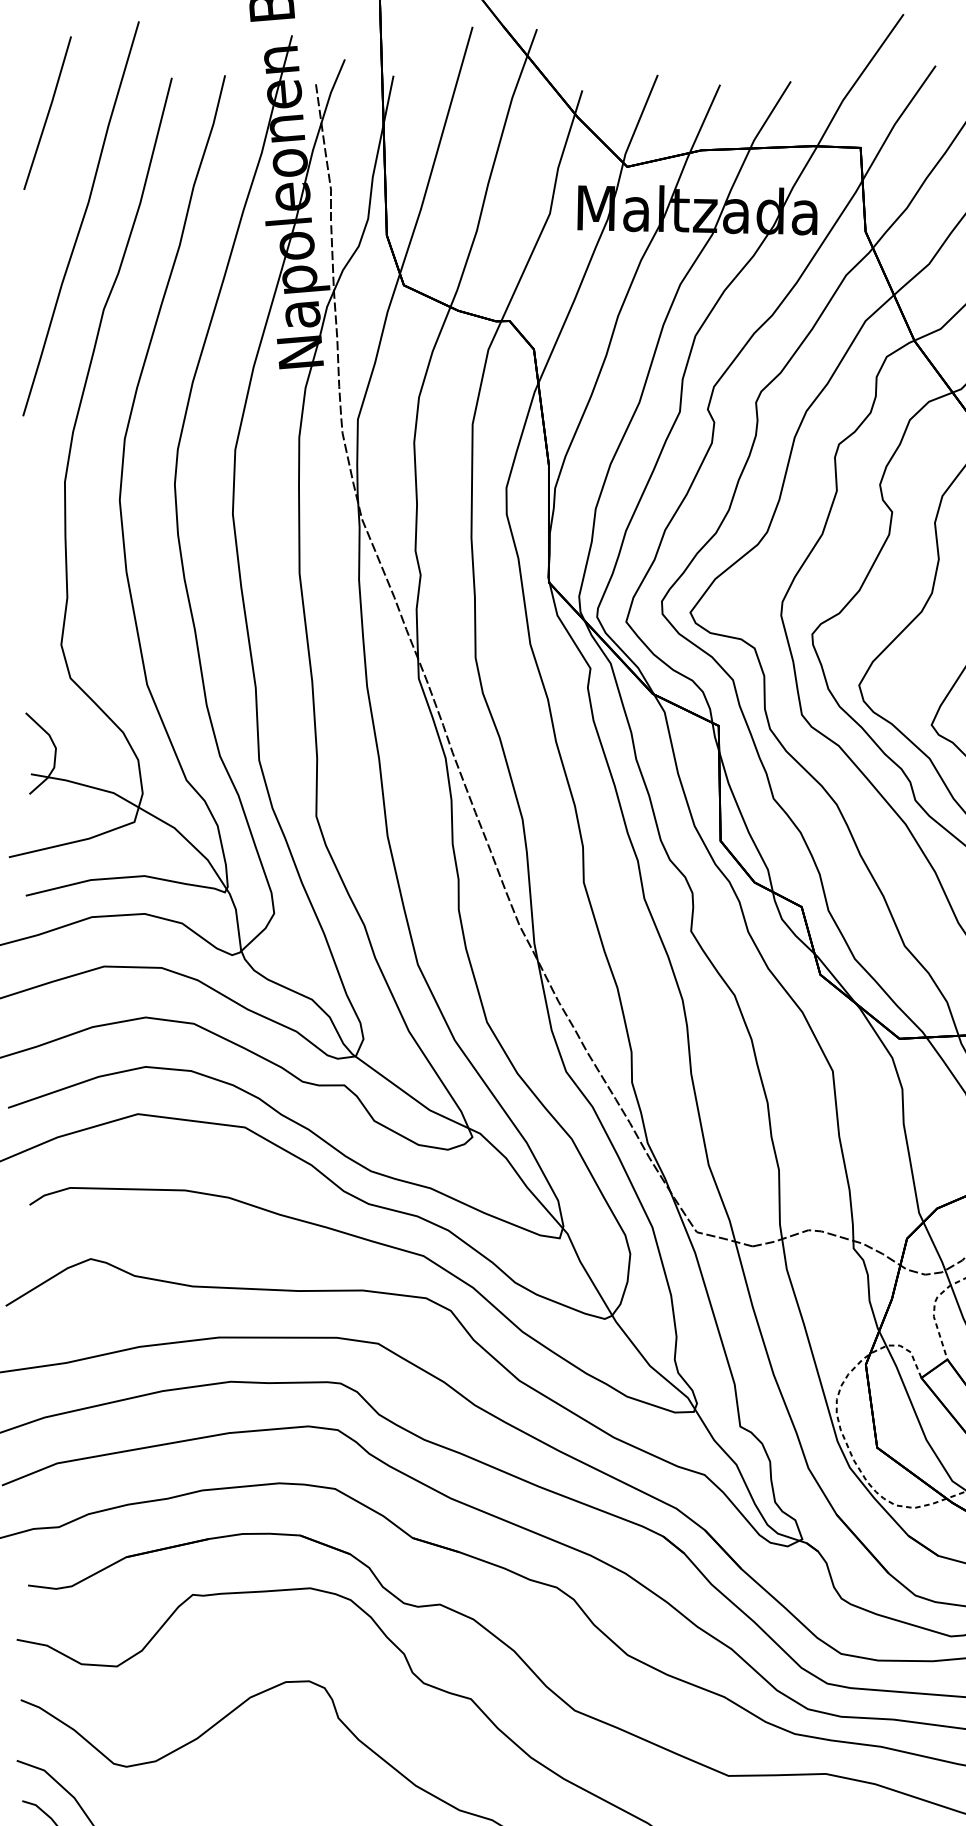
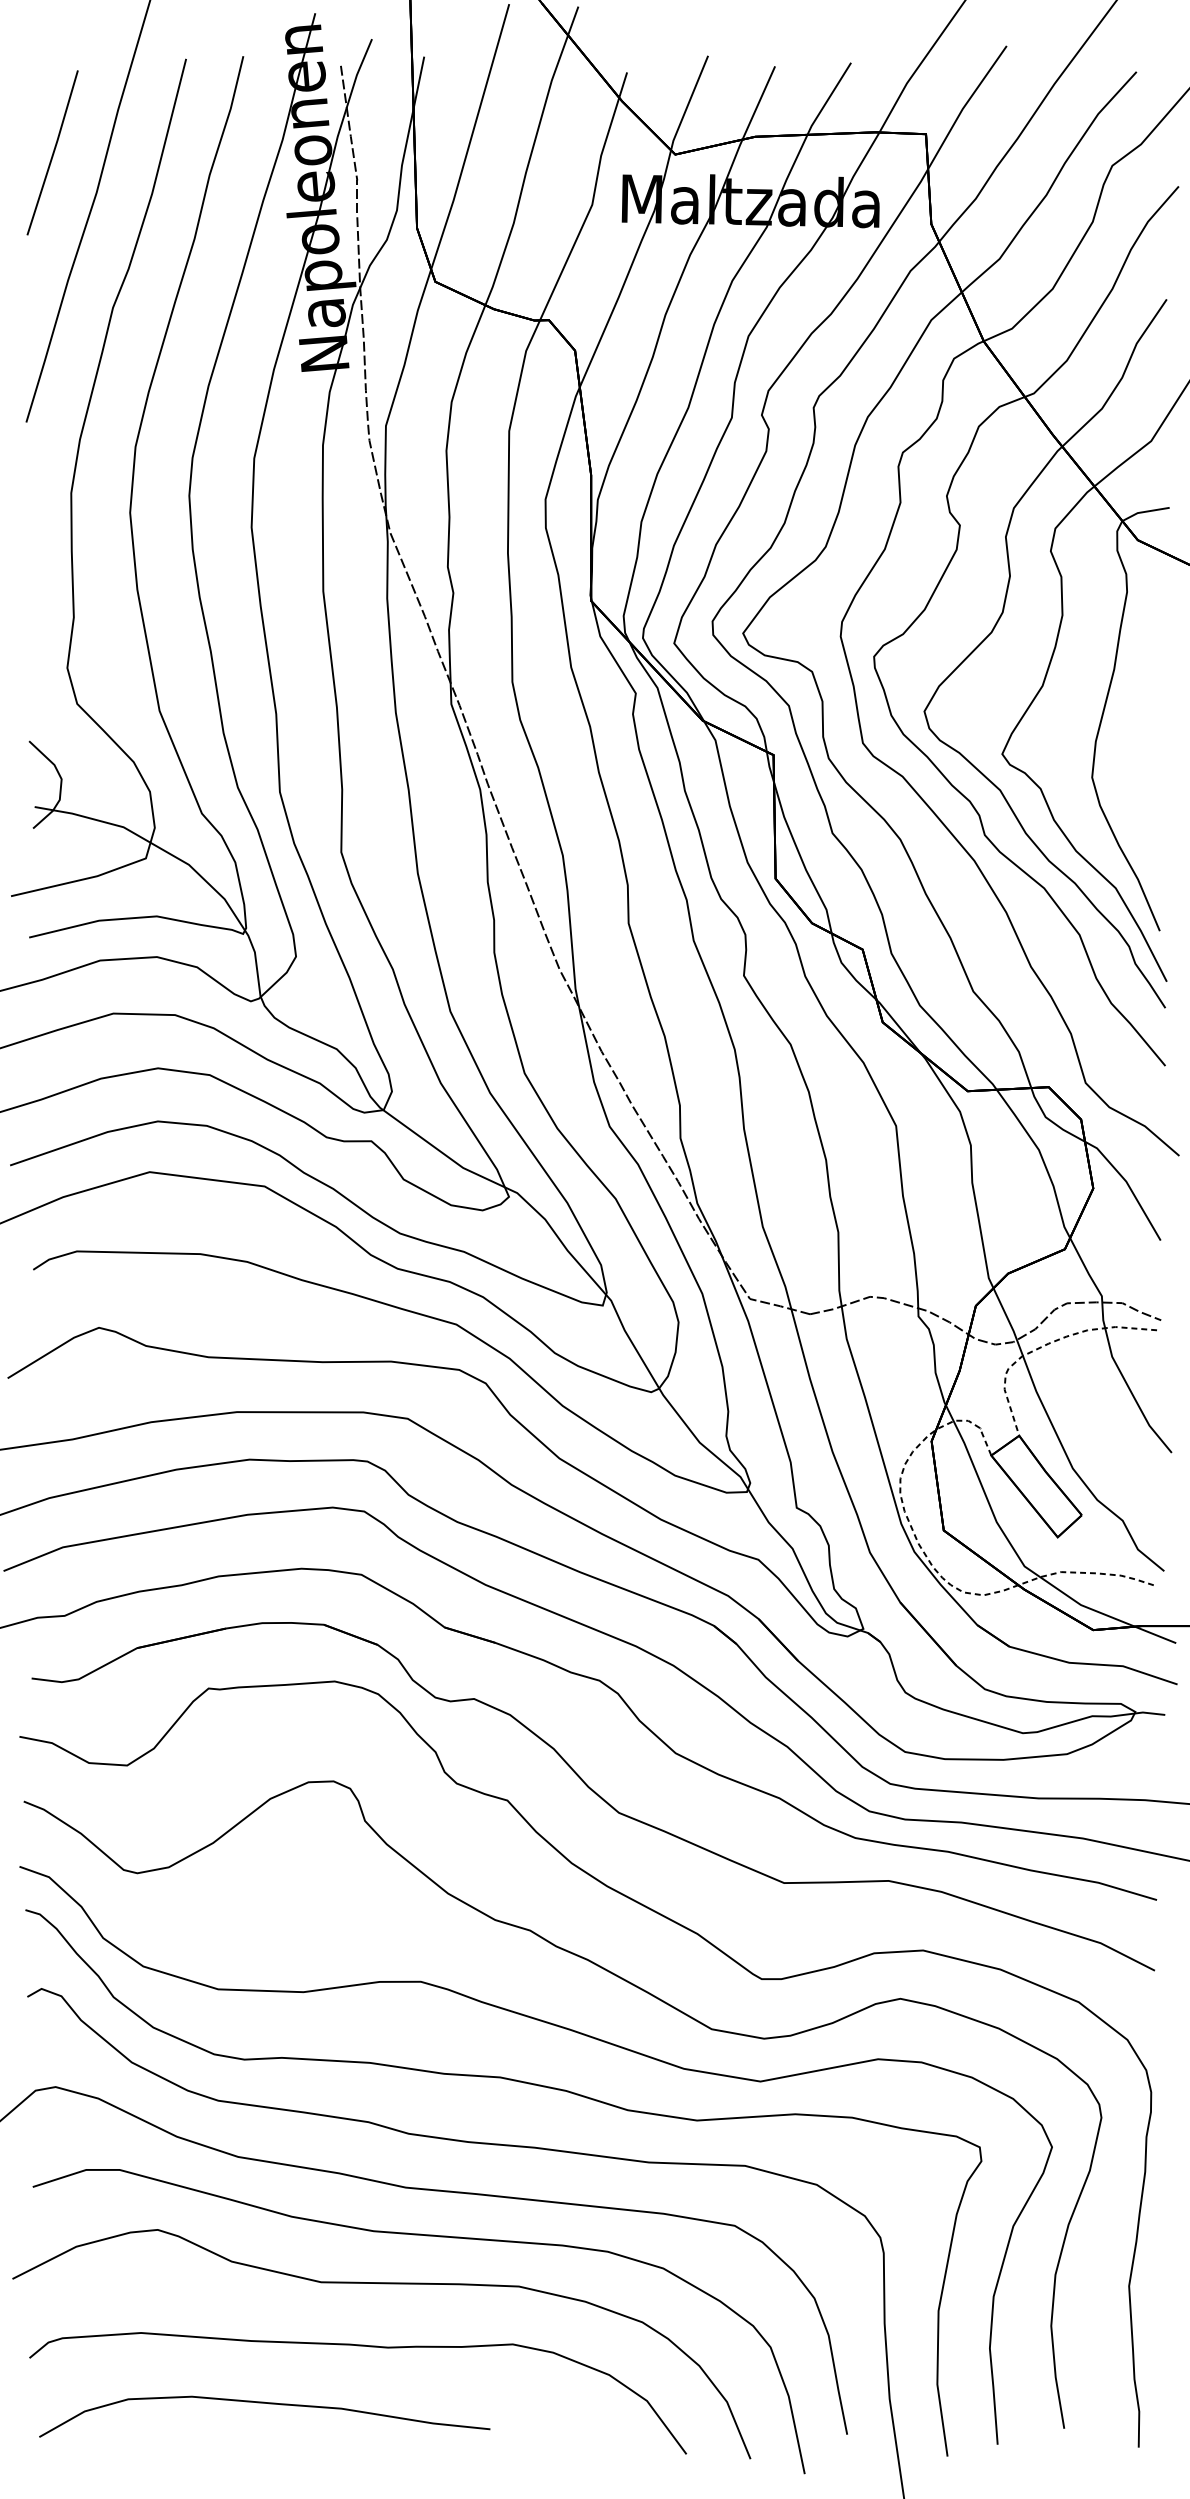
line: (47, 112) -> (52, 152), moved

